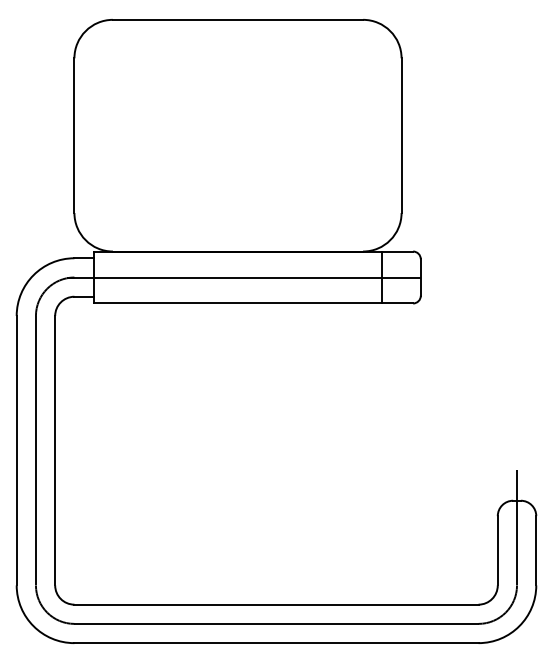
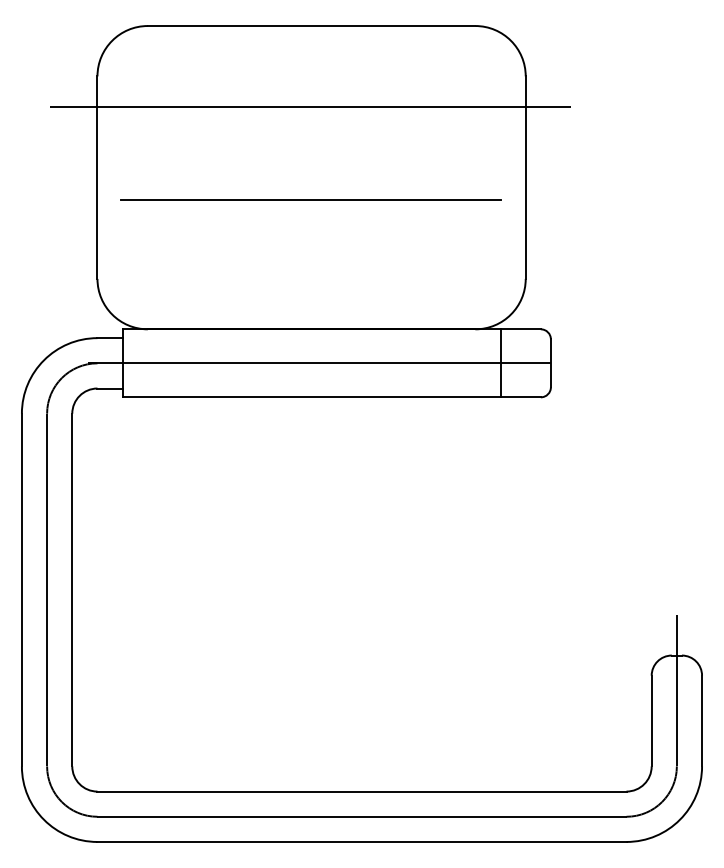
line: (237, 81) -> (310, 106), added
line: (237, 153) -> (310, 200), added

